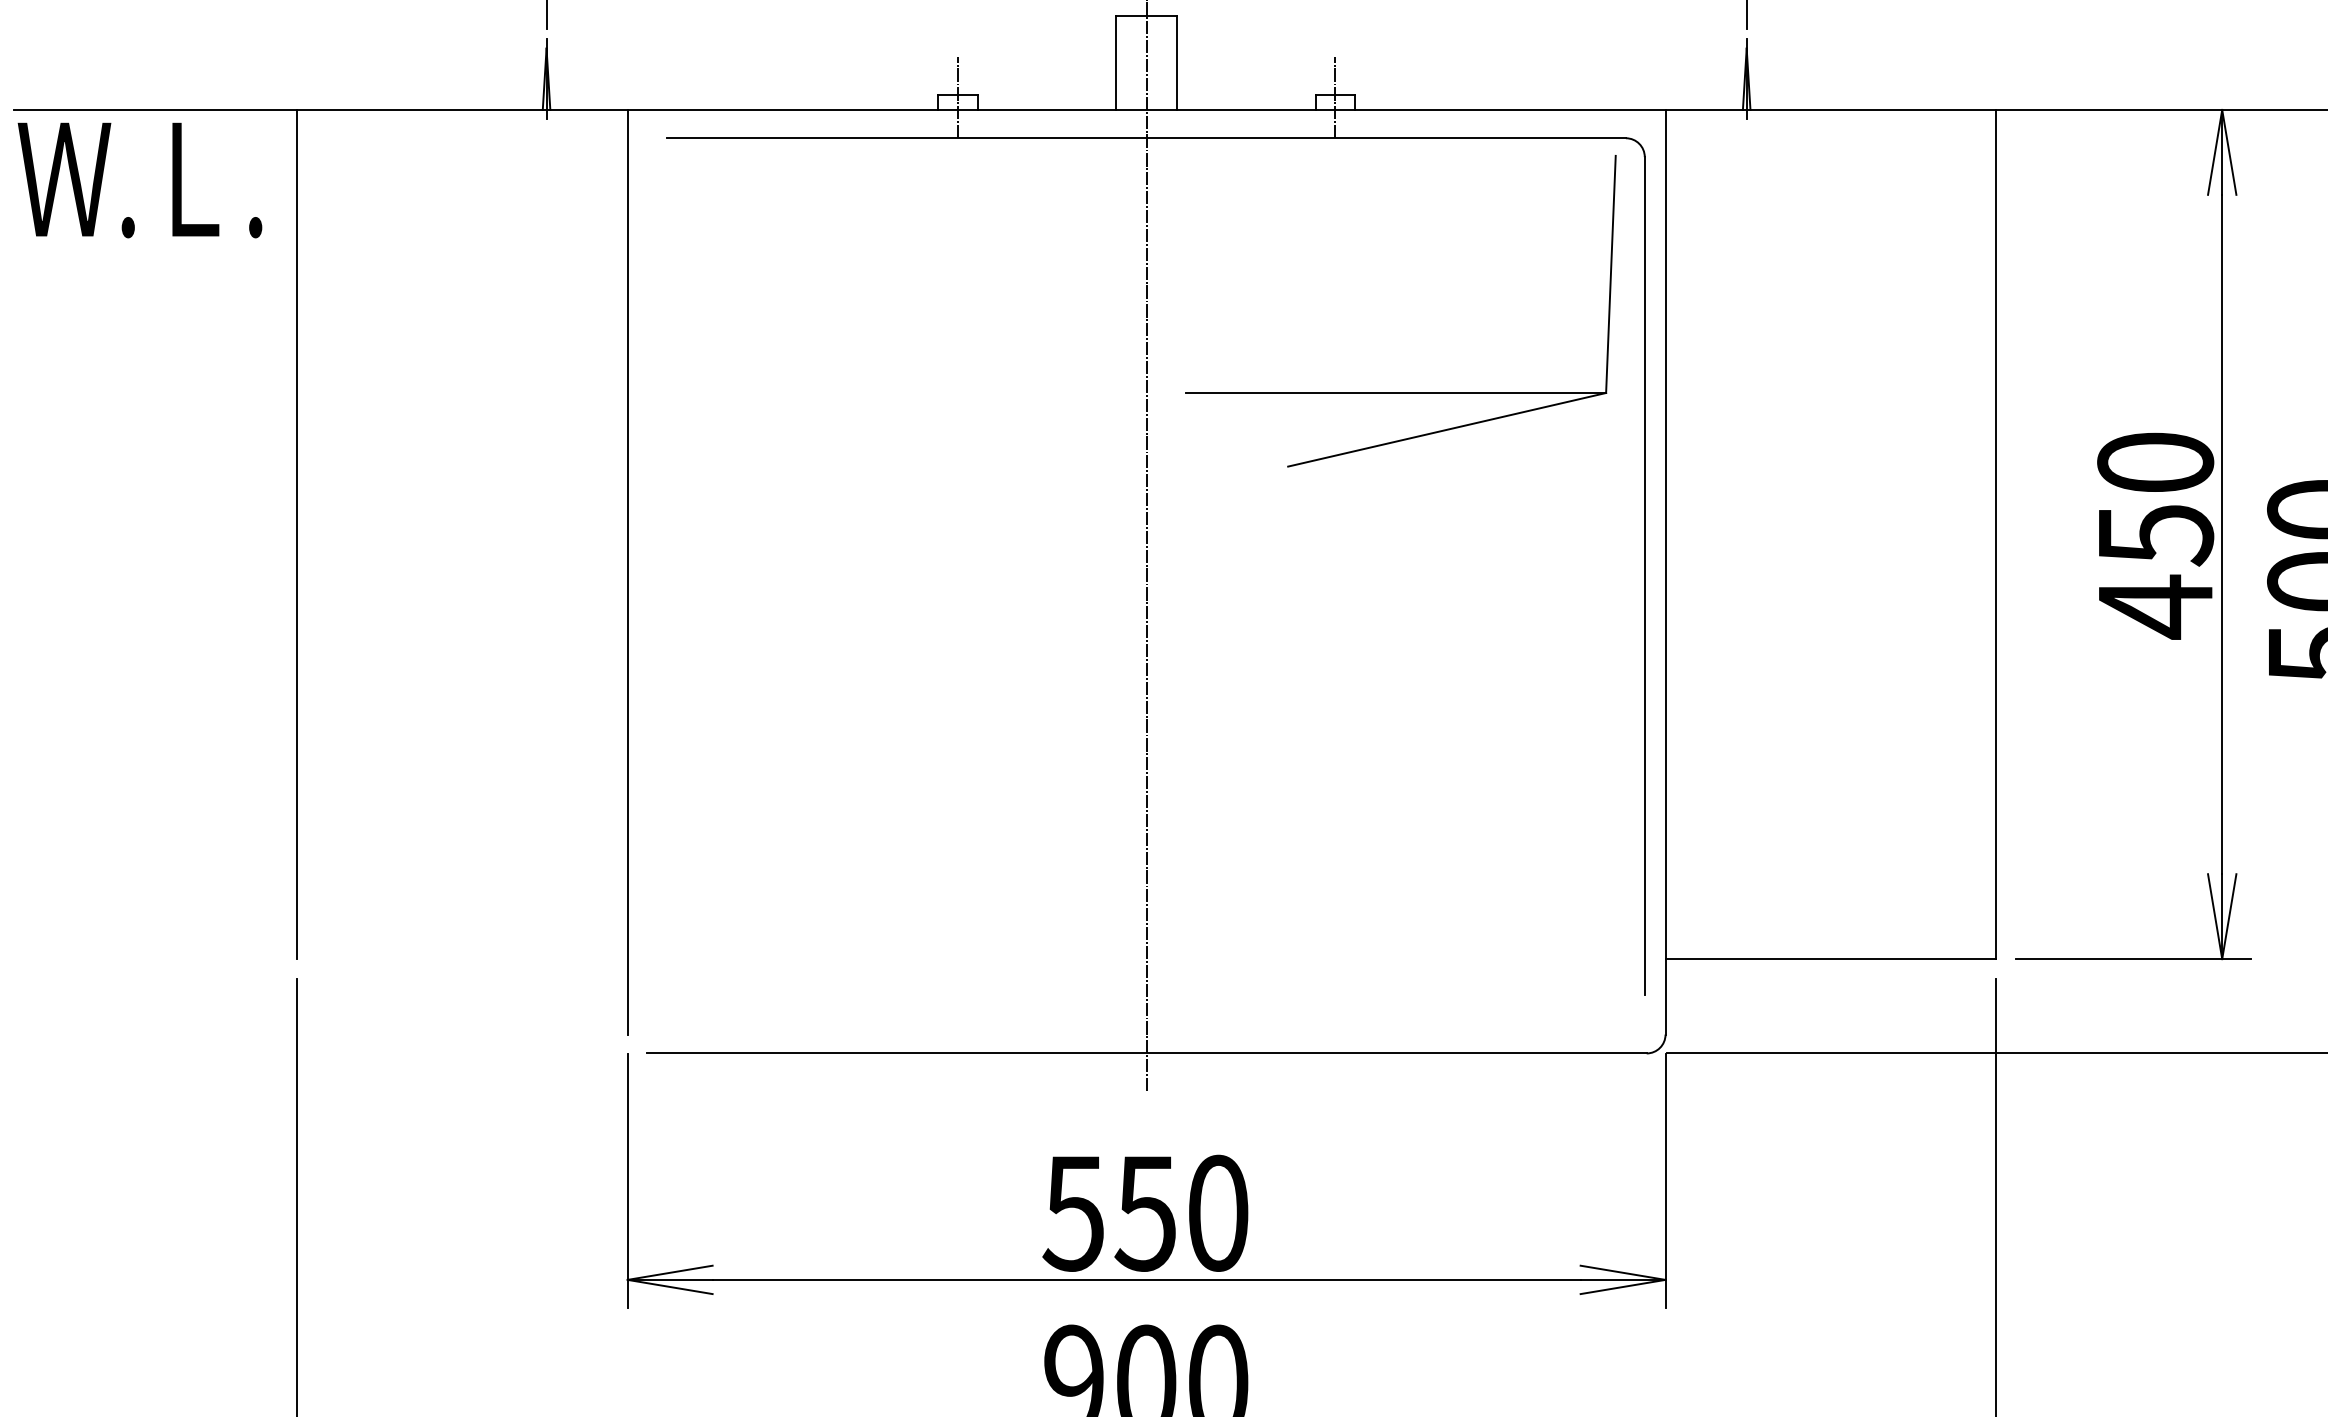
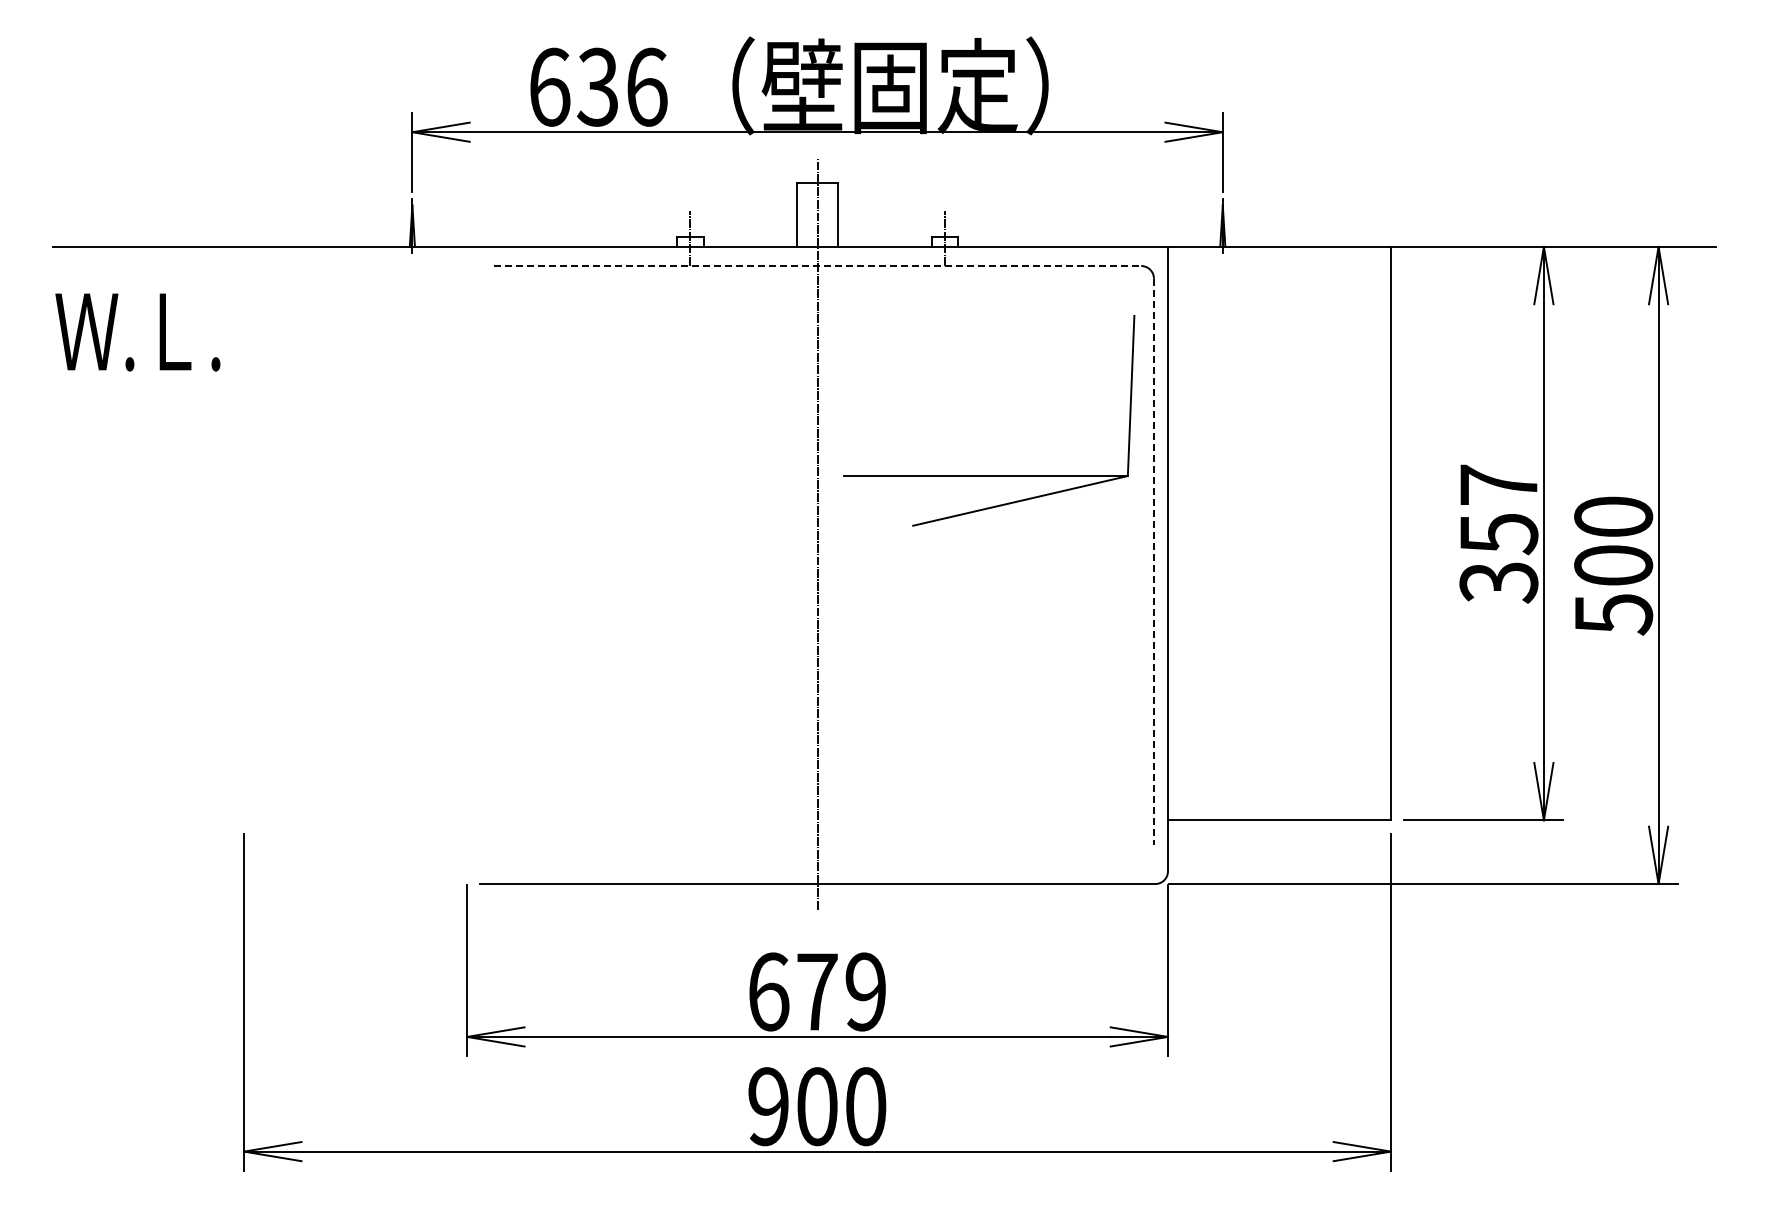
line: (1146, 138) -> (817, 266), solid -> dashed
text: (139, 180) -> (137, 332), moved
part: (1401, 392) -> (989, 475), moved
line: (297, 534) -> (244, 533), removed
text: (2154, 535) -> (1498, 534), 450 -> 357
line: (628, 571) -> (467, 558), removed
line: (1644, 575) -> (1153, 561), solid -> dashed
text: (1145, 1212) -> (816, 991), 550 -> 679

